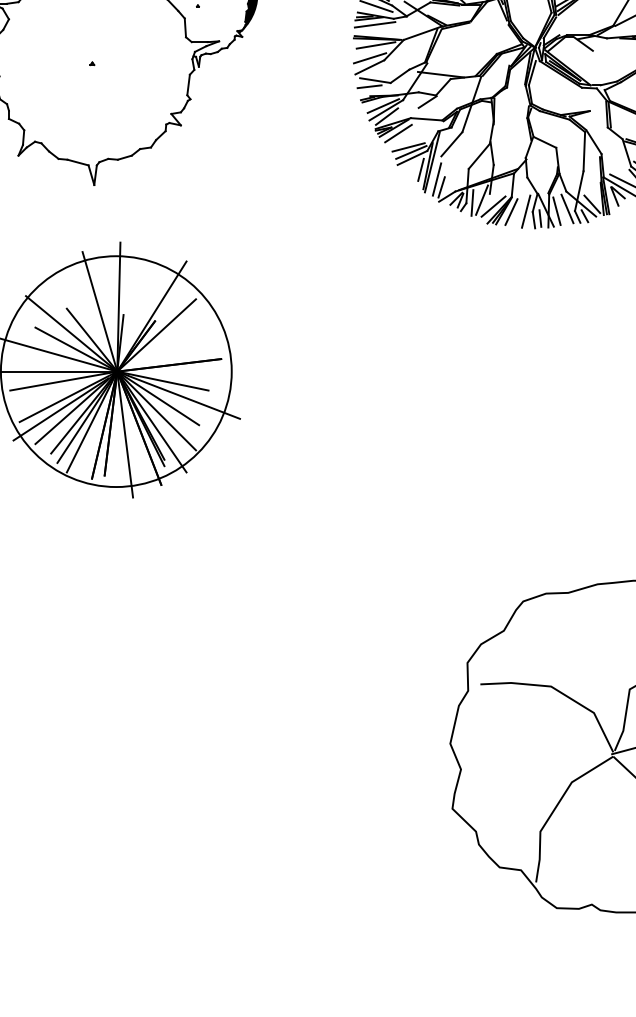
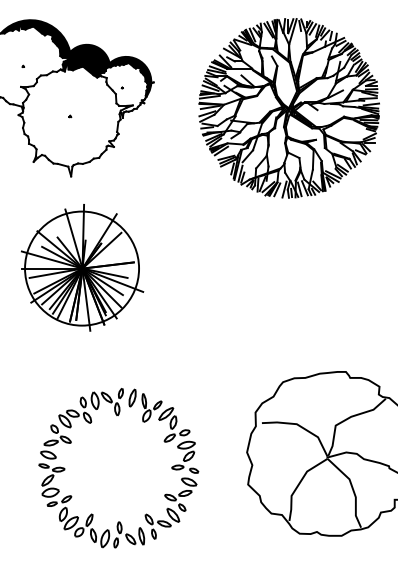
part: (190, 670) -> (118, 416), added

